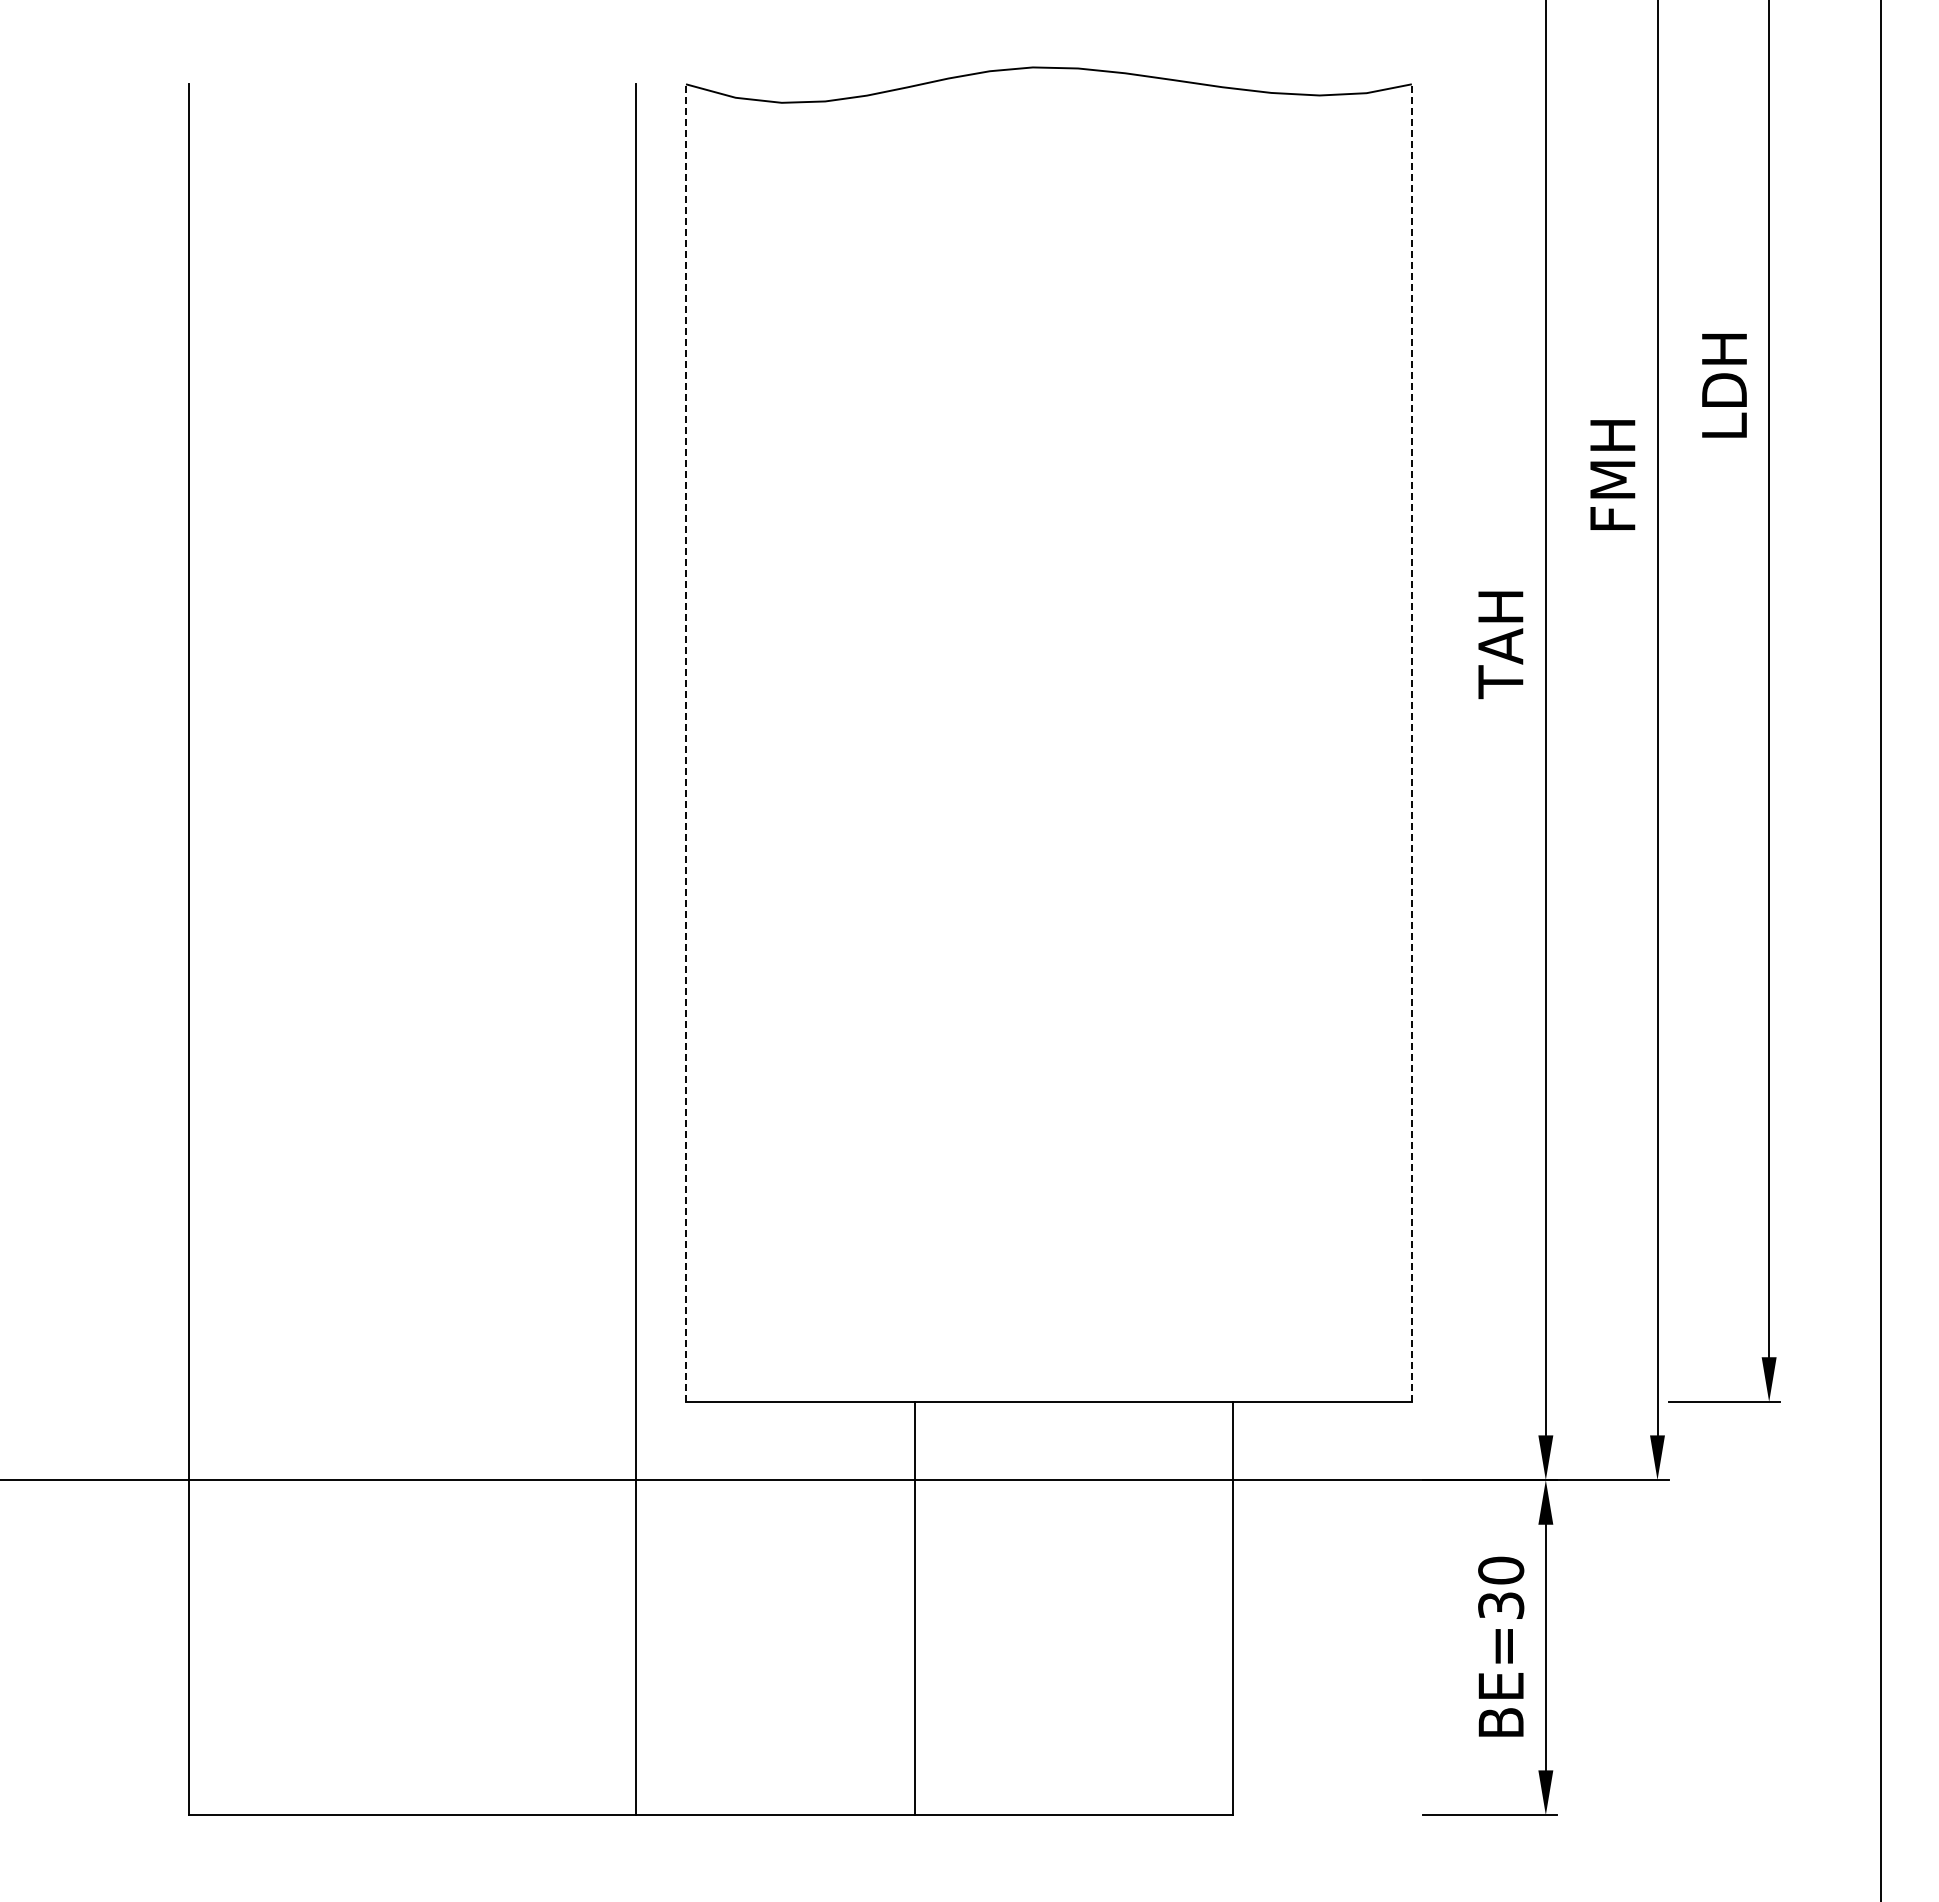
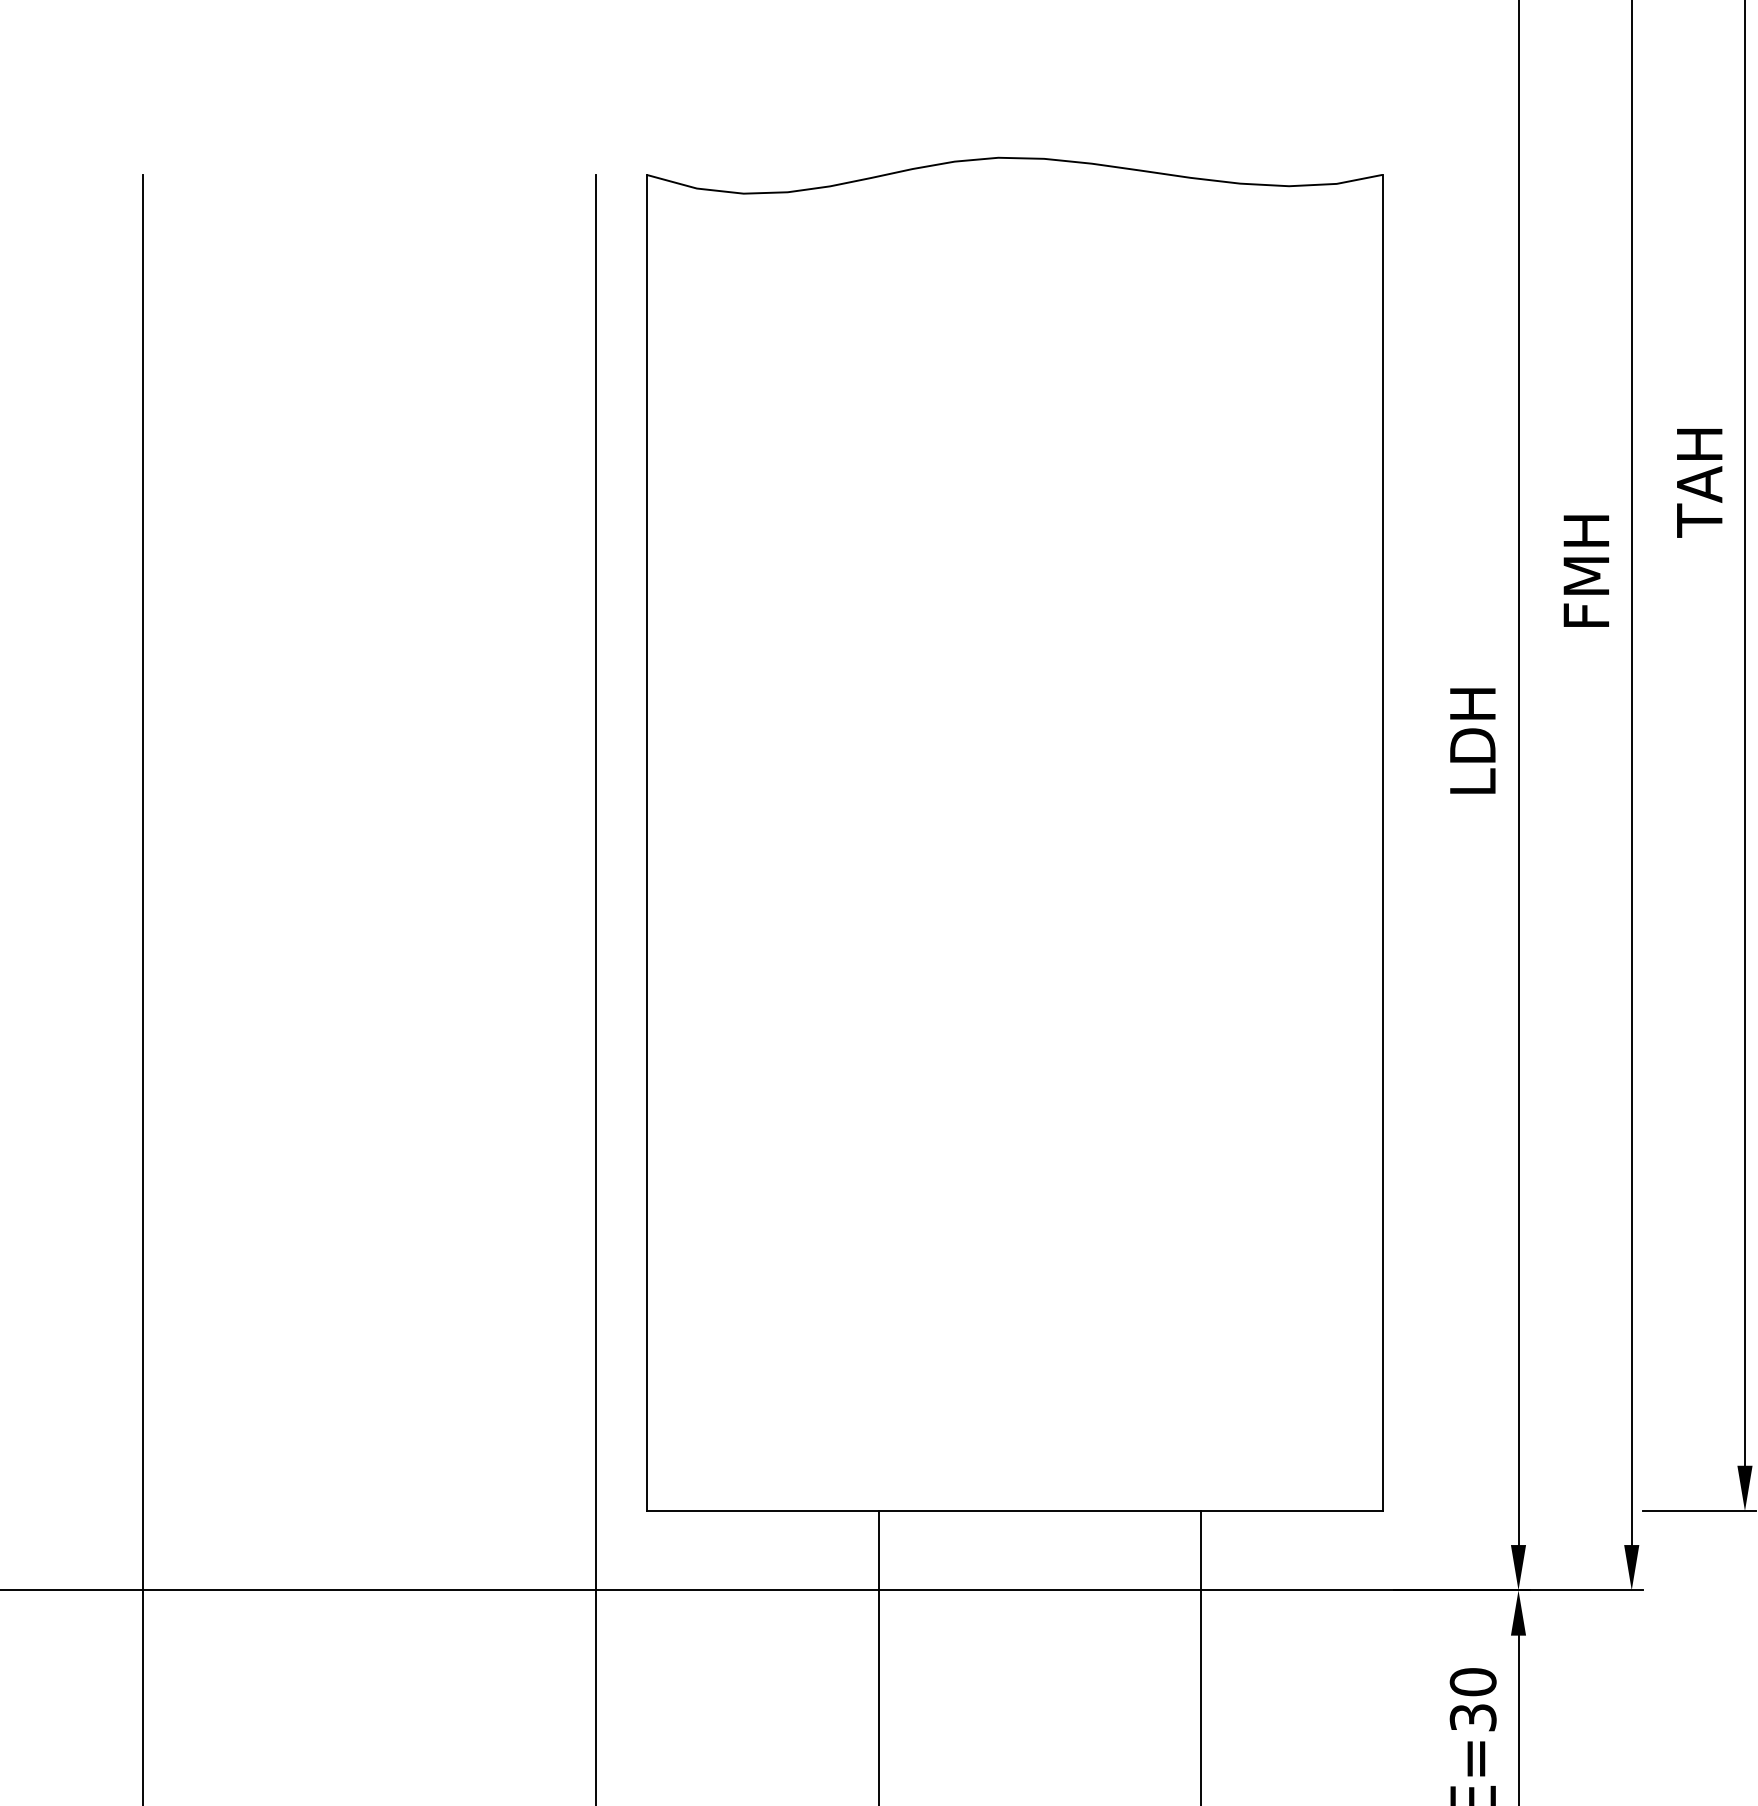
text: (1724, 387) -> (1699, 482), LDH -> TAH
text: (1500, 644) -> (1472, 742), TAH -> LDH
line: (686, 743) -> (647, 843), dashed -> solid
line: (1411, 743) -> (1382, 843), dashed -> solid

